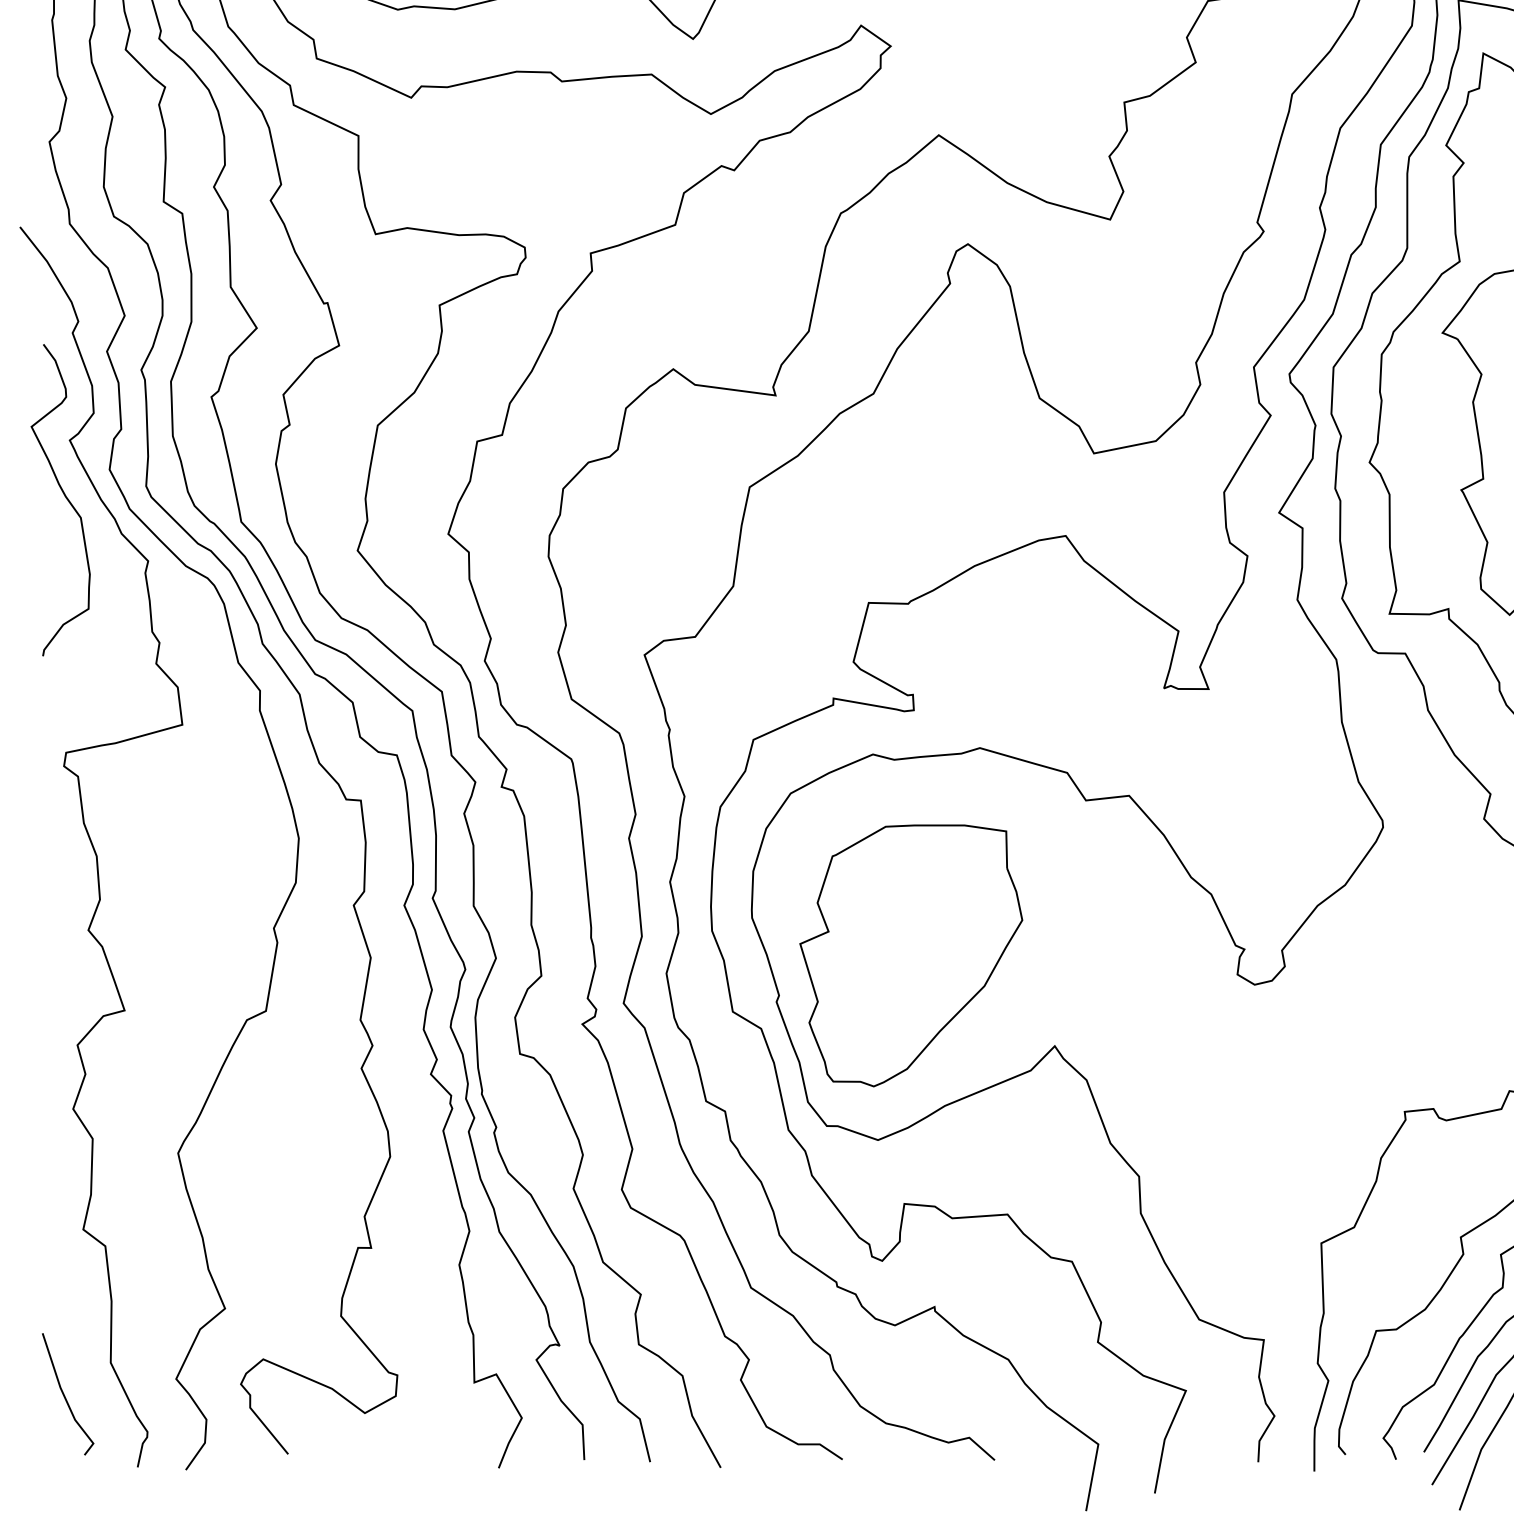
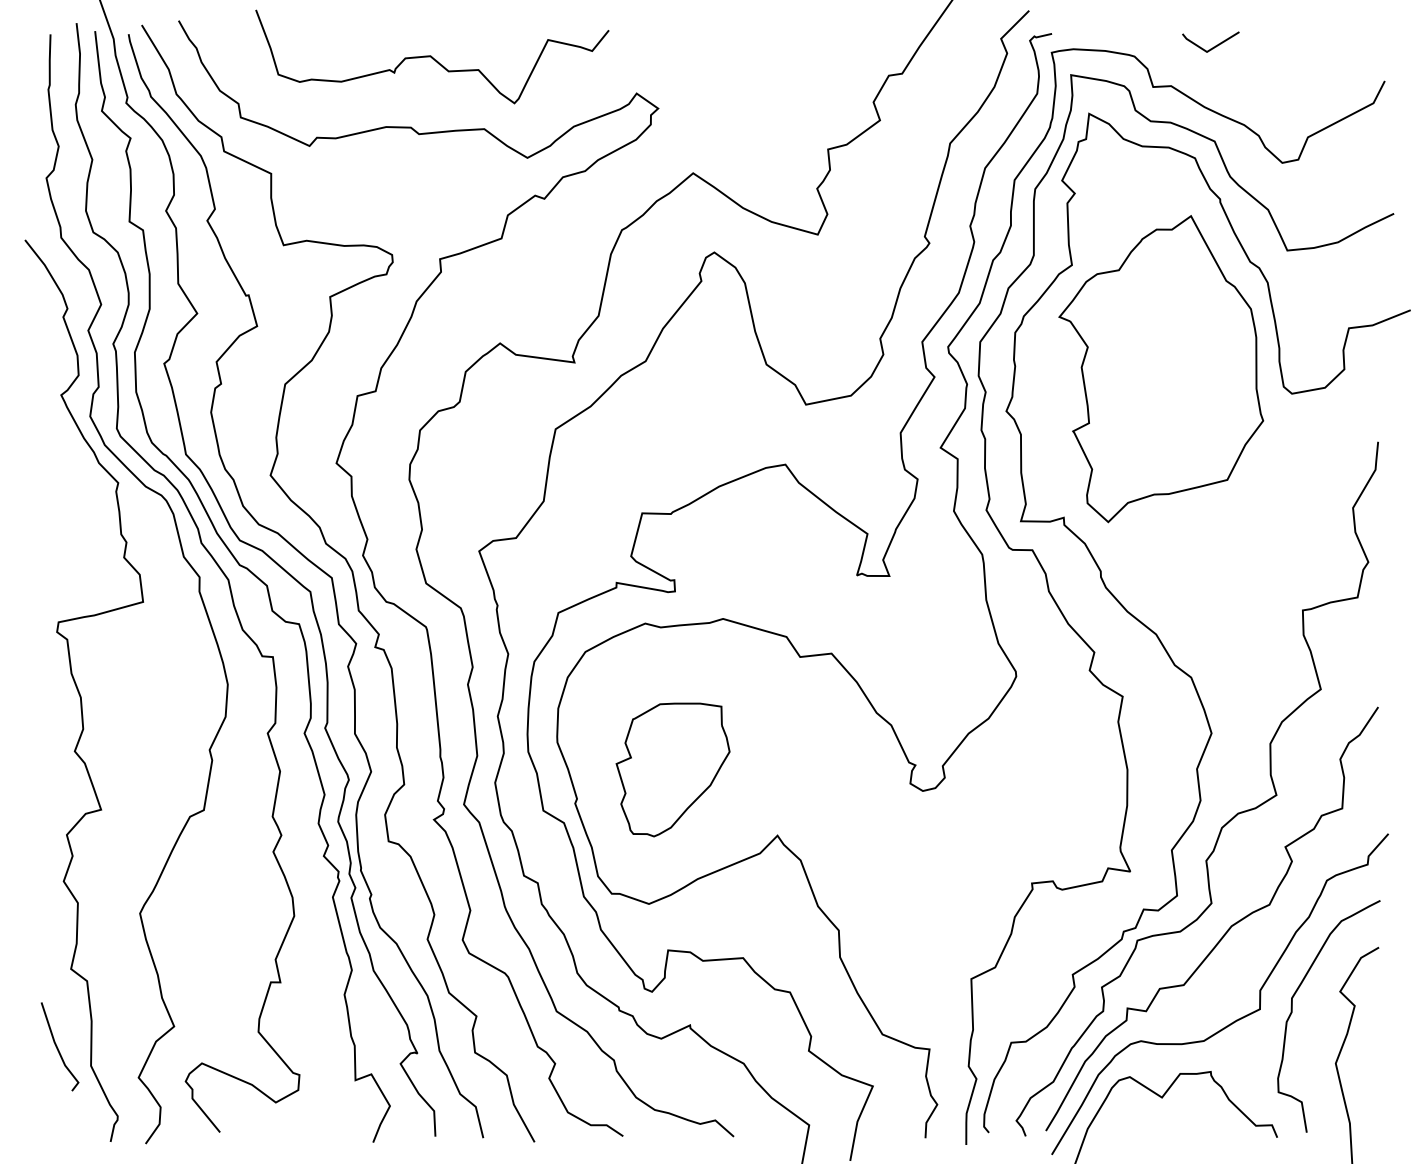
curve: (64, 497) -> (57, 436), removed
part: (910, 955) -> (672, 769), size x0.7
line: (64, 1393) -> (57, 1046), moved

